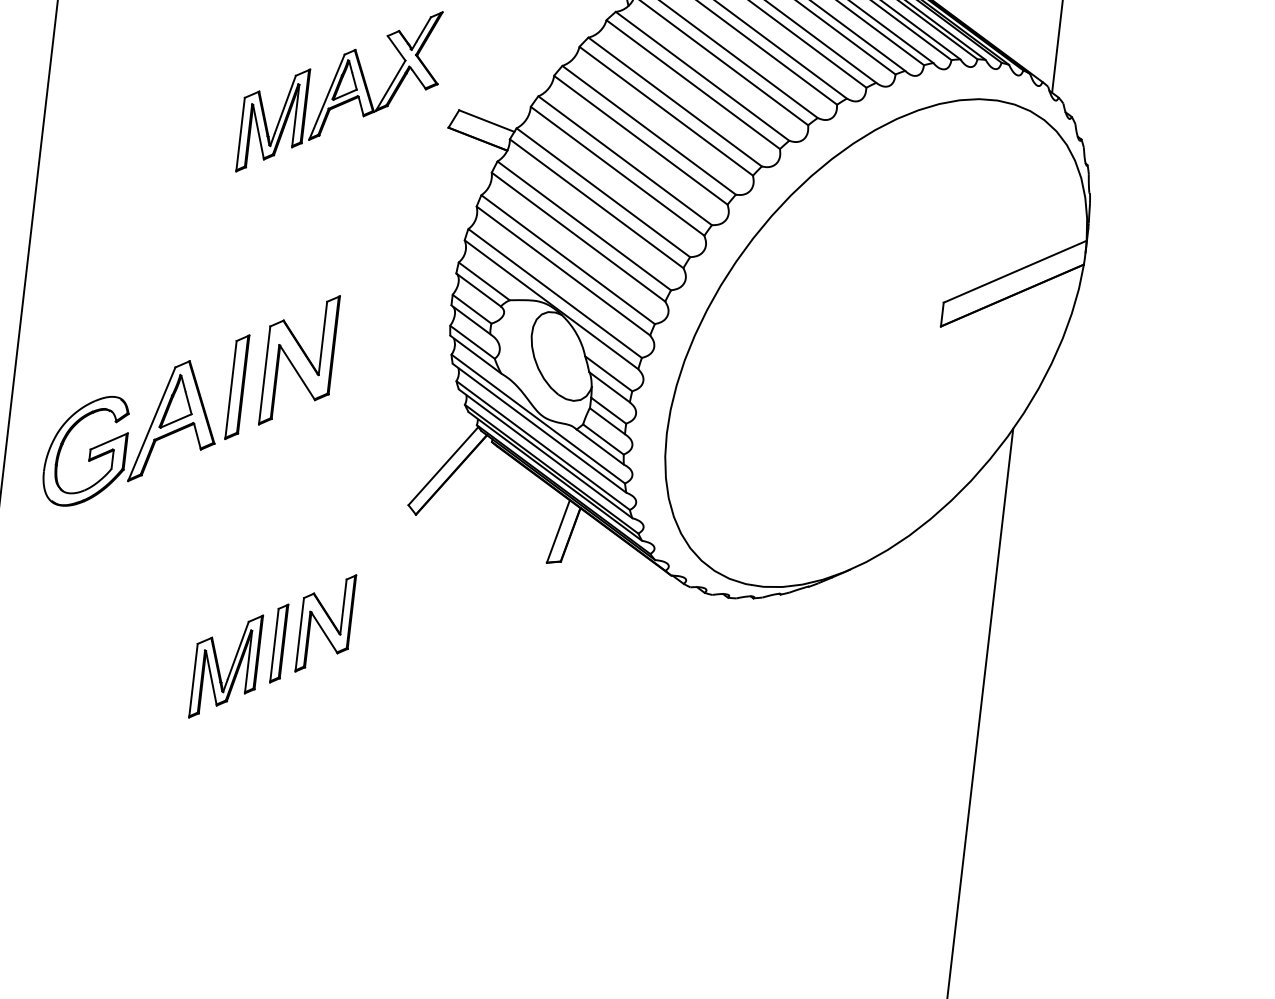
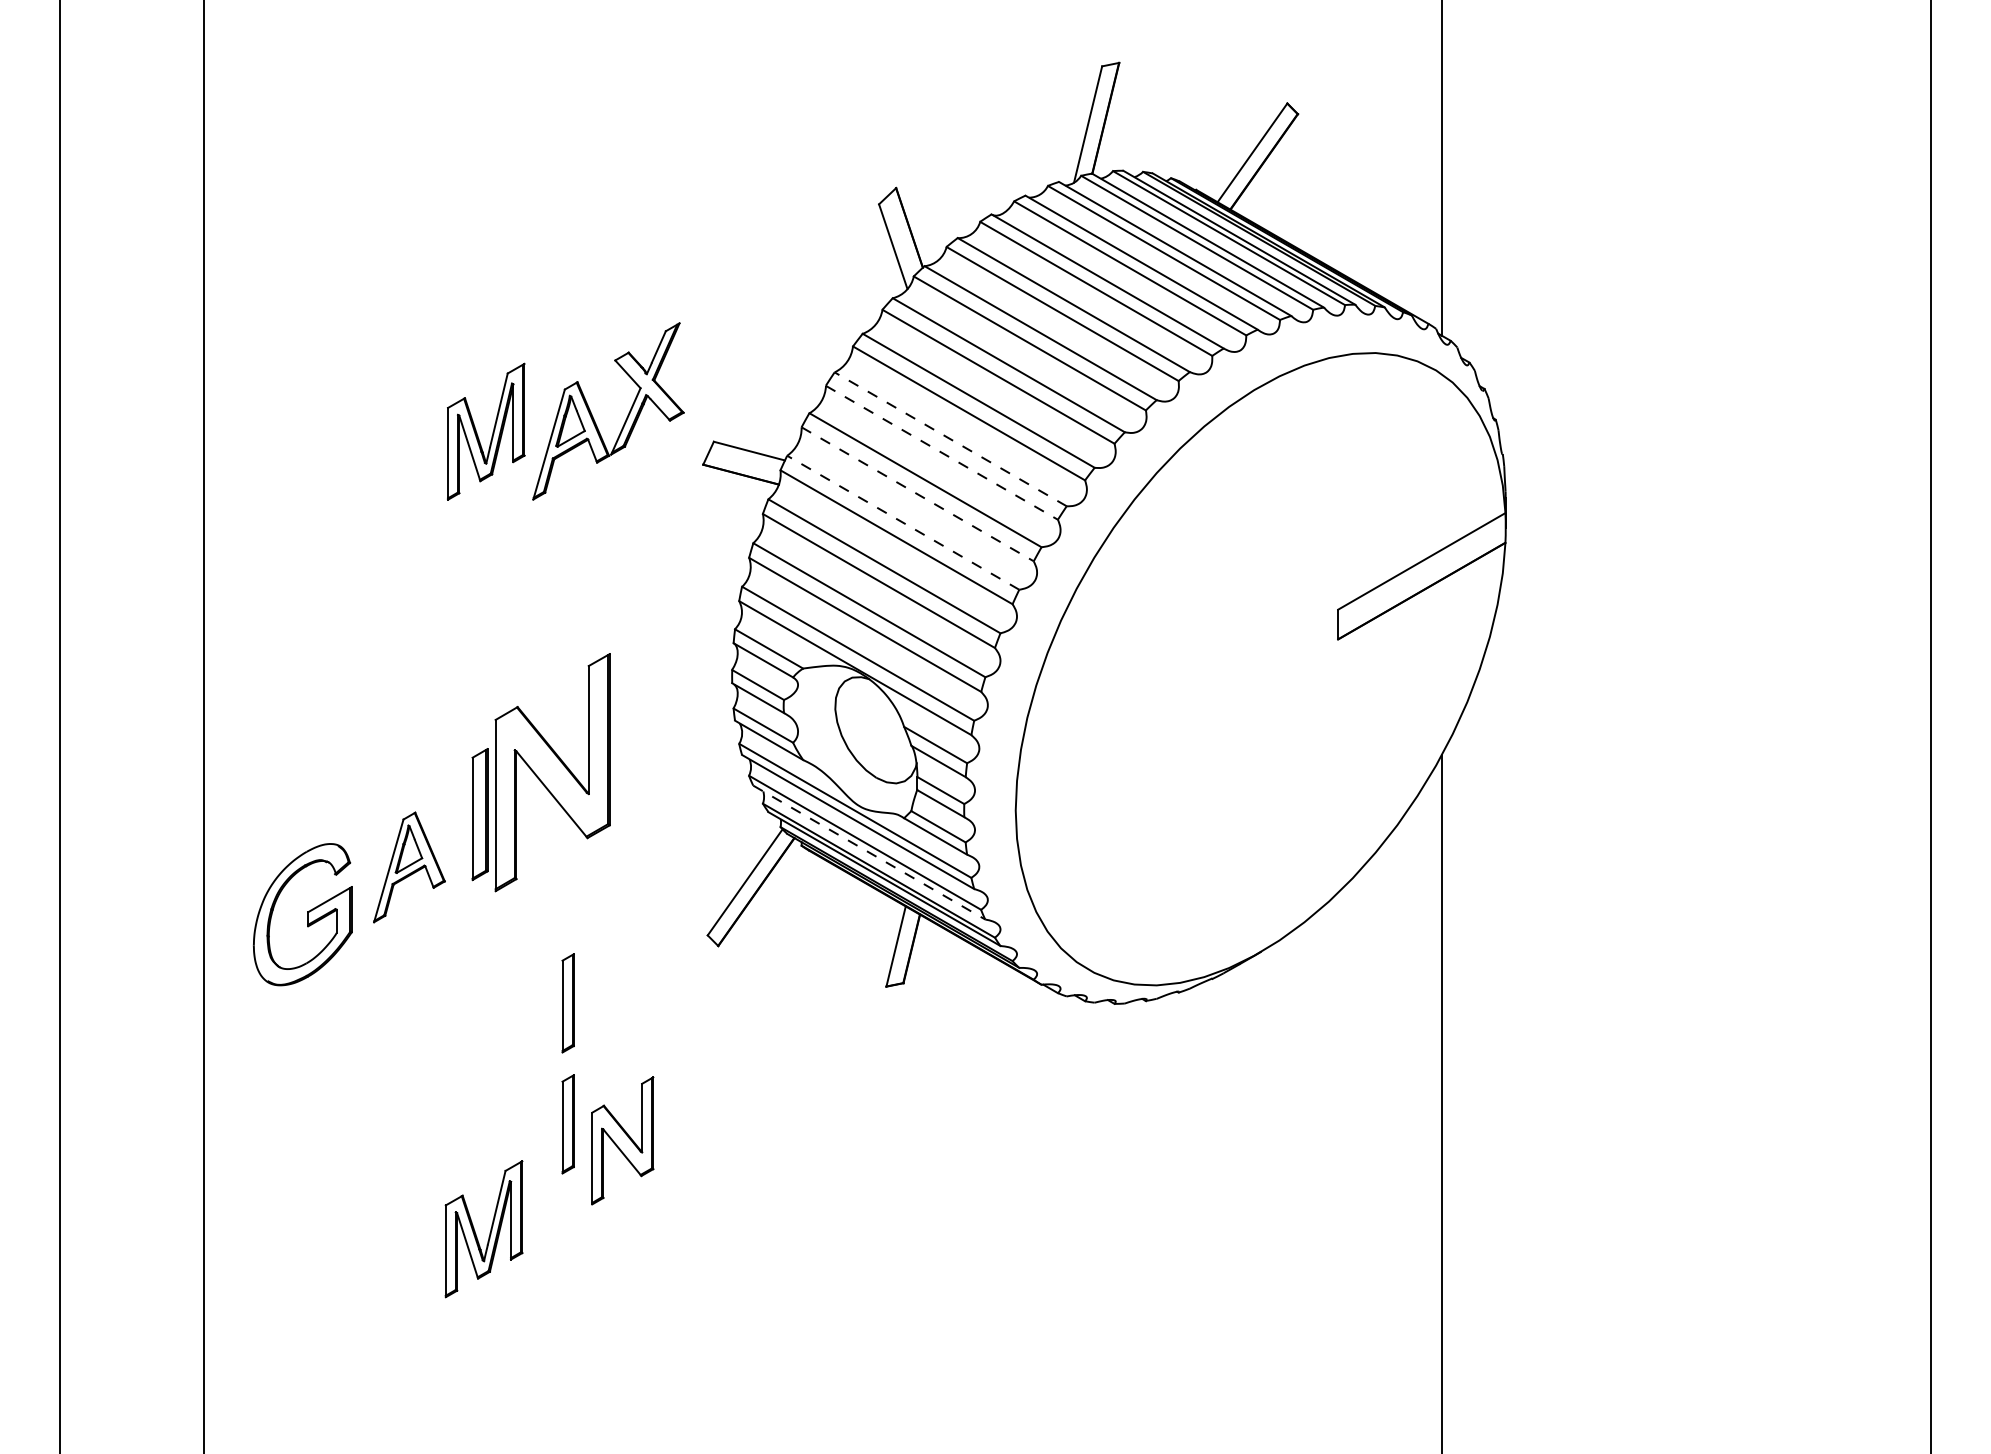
part: (273, 120) -> (486, 431), moved
line: (648, 130) -> (950, 439), solid -> dashed
line: (640, 140) -> (941, 452), solid -> dashed
line: (617, 171) -> (917, 494), solid -> dashed
line: (602, 192) -> (902, 522), solid -> dashed
part: (299, 360) -> (552, 772), size x1.4
part: (175, 423) -> (409, 867), size x0.7
line: (545, 453) -> (869, 852), solid -> dashed
part: (289, 546) -> (567, 1003), added
part: (325, 623) -> (622, 1140), moved
part: (230, 669) -> (489, 1232), moved

